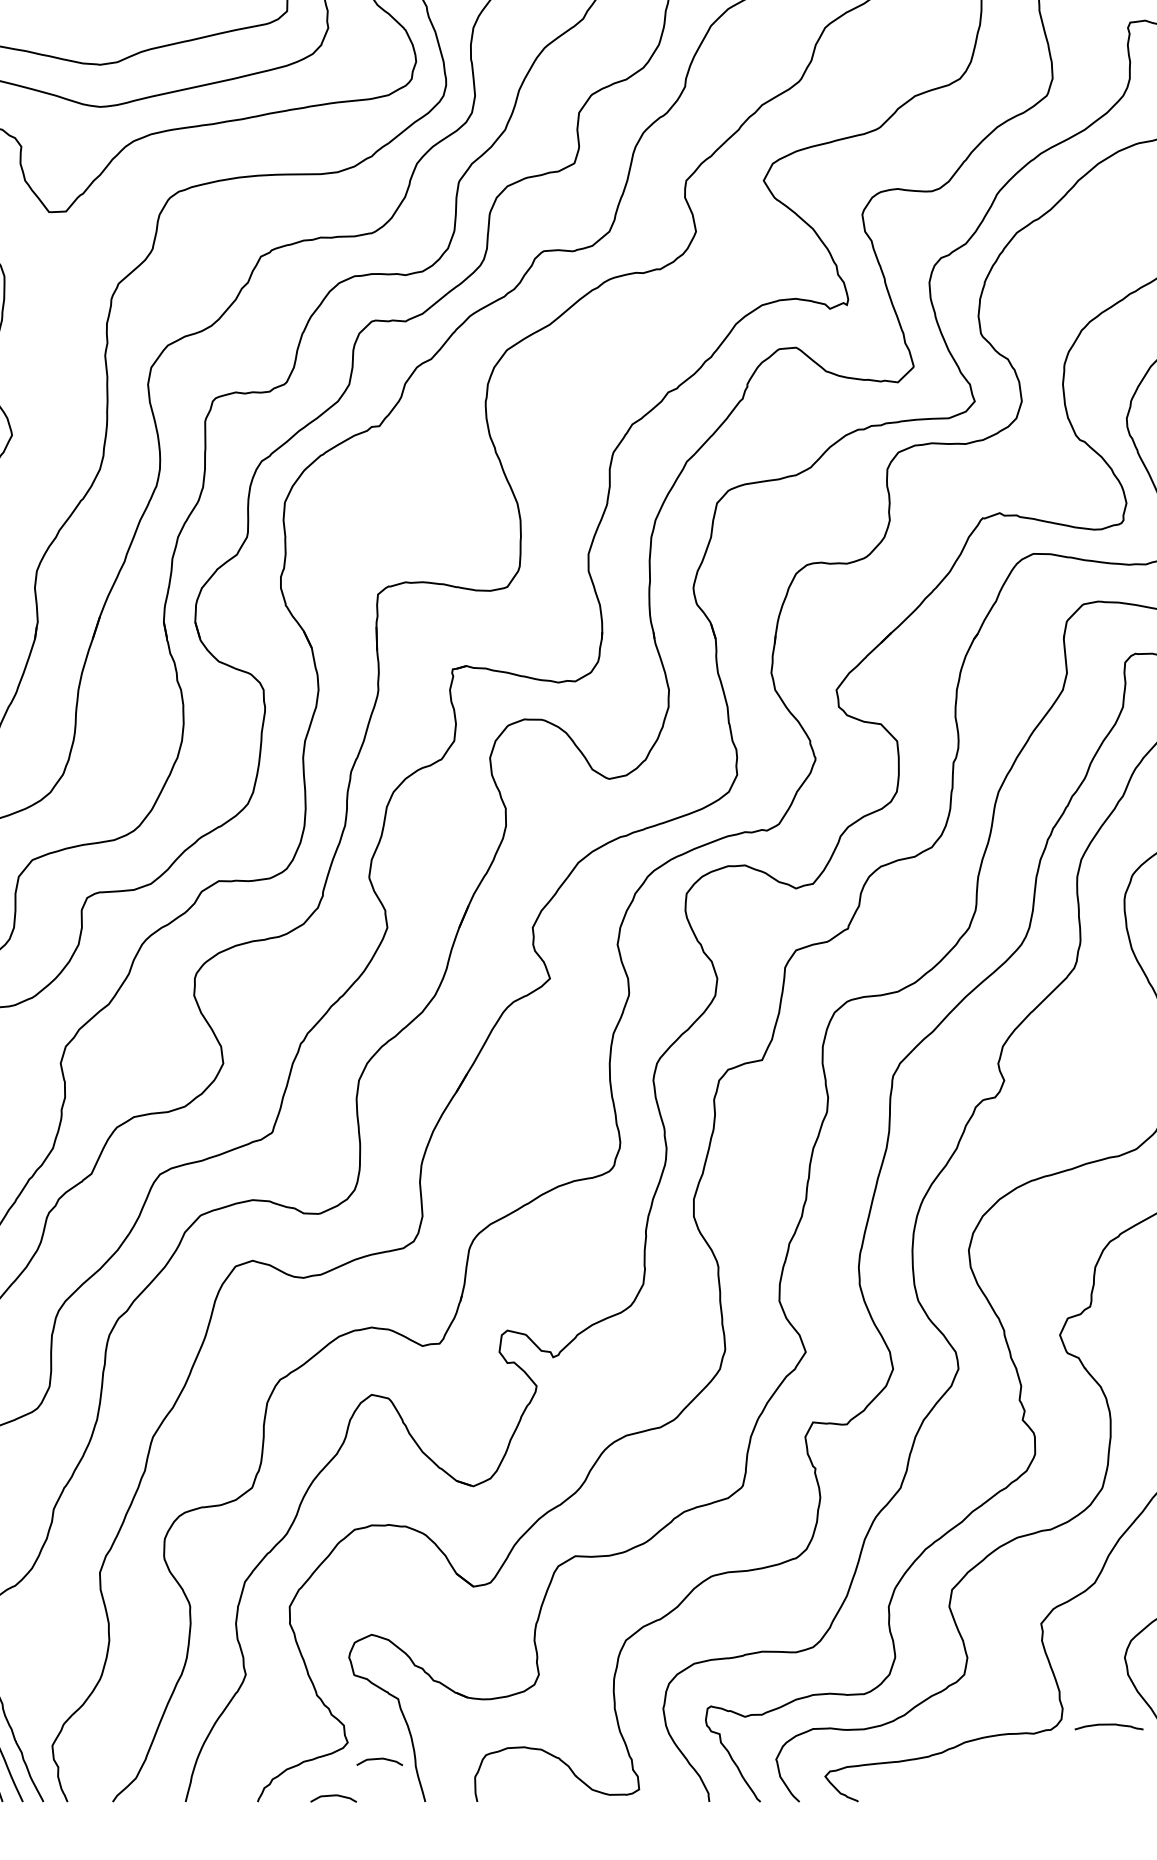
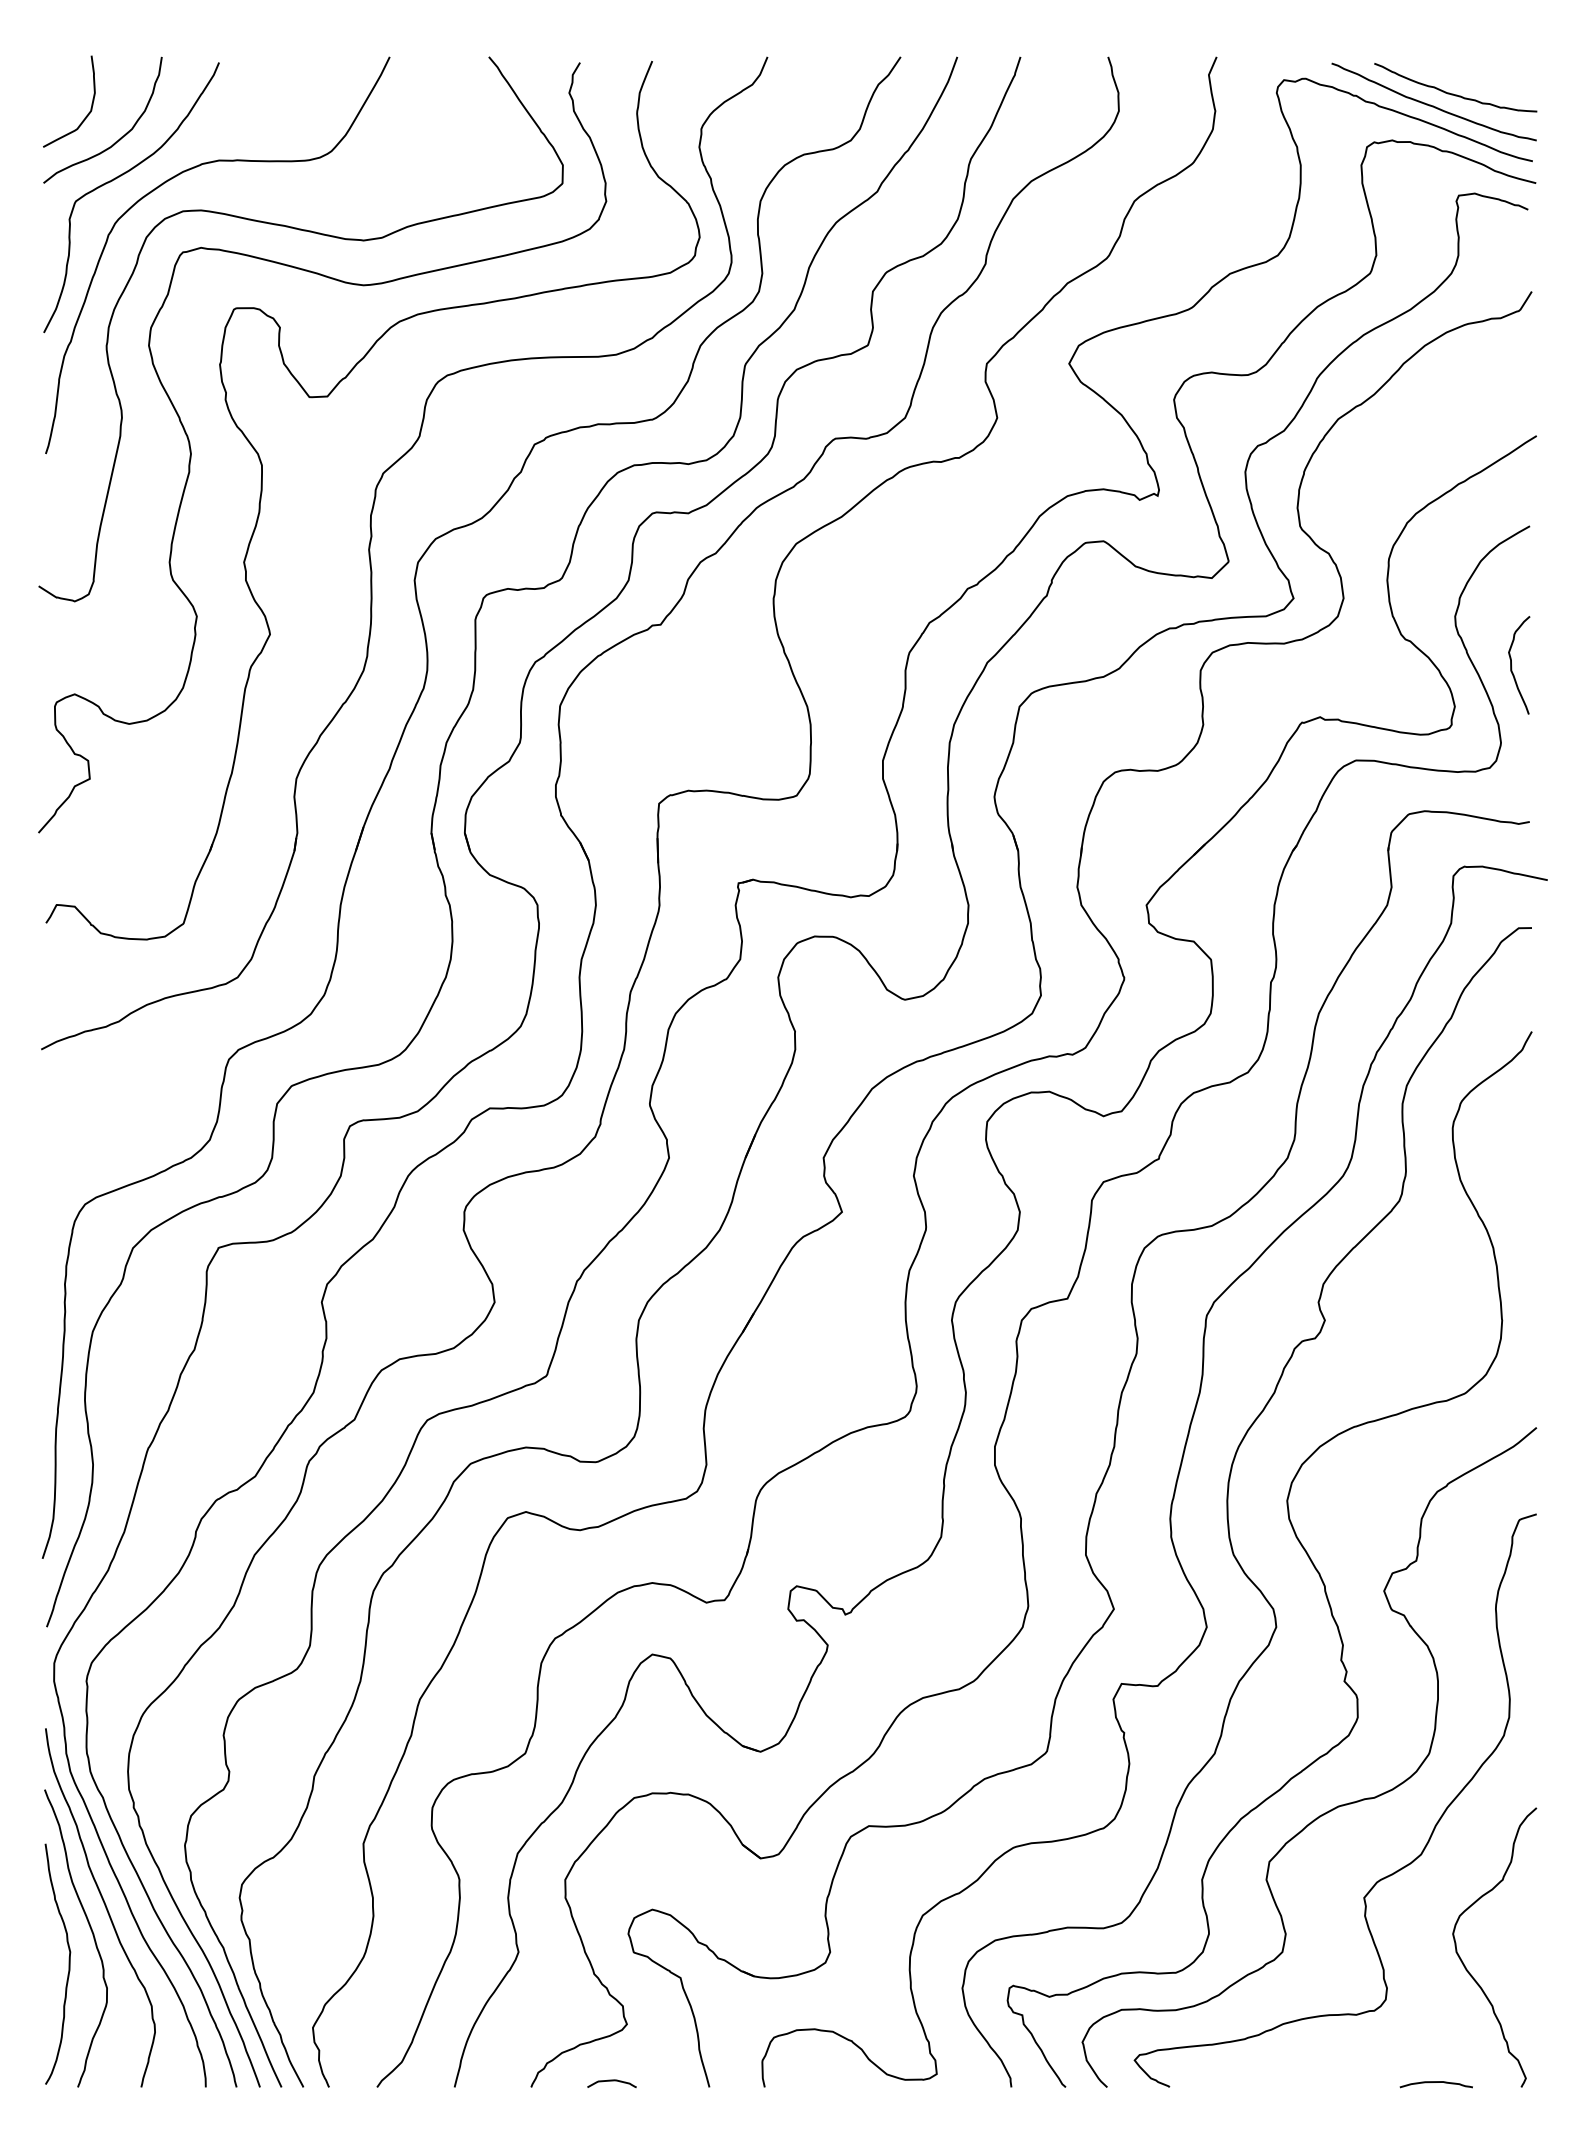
curve: (1108, 1724) -> (1435, 2082), moved
curve: (379, 1759) -> (660, 2042), removed

